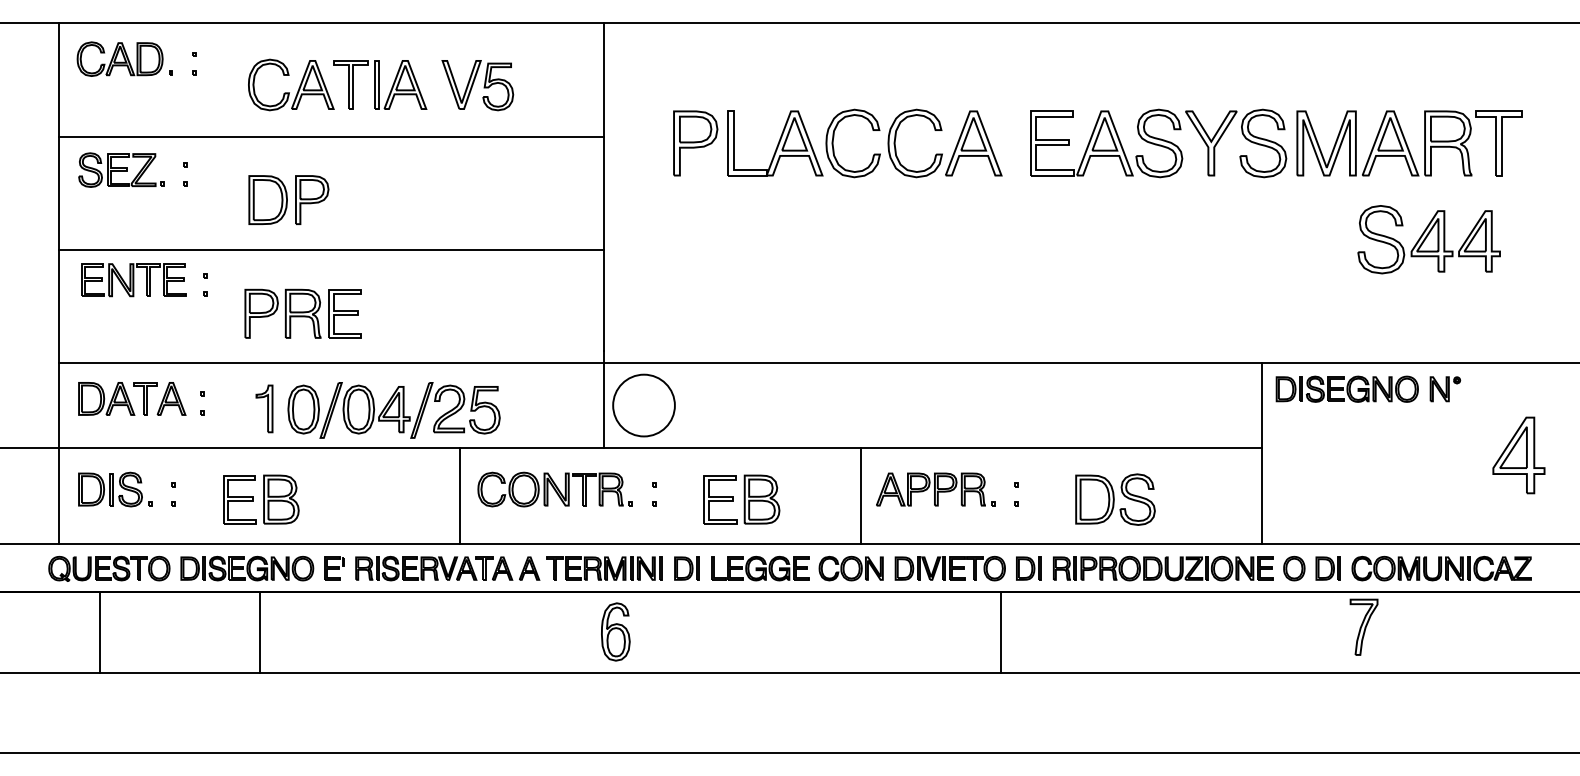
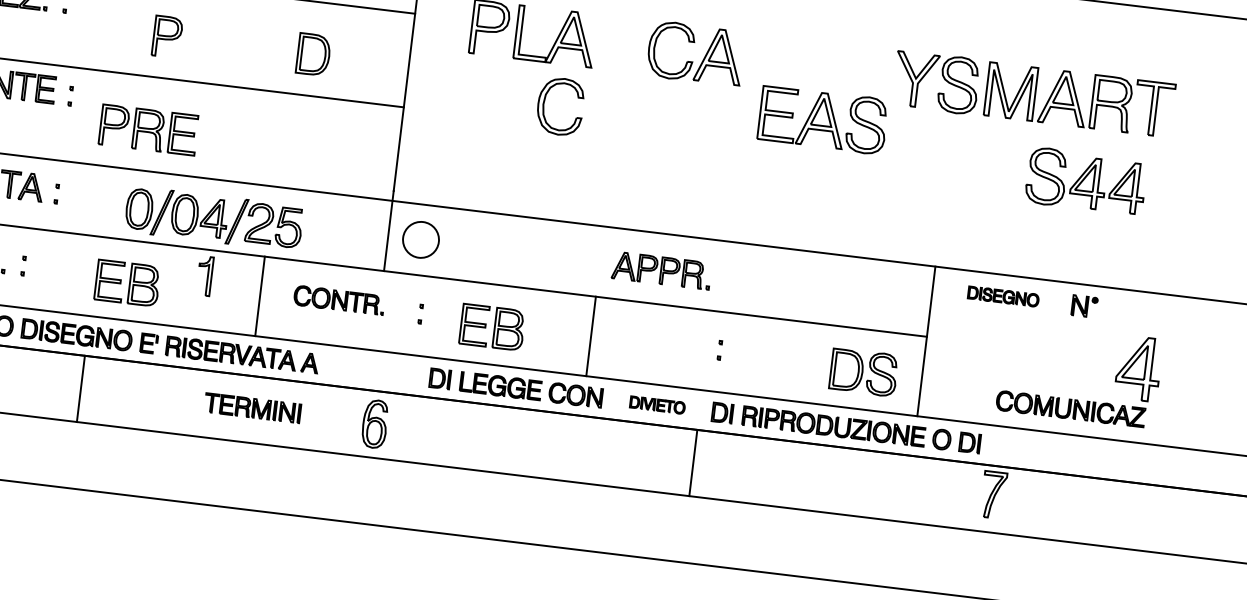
part: (1106, 143) -> (823, 120), moved
part: (834, 148) -> (544, 108), moved
part: (267, 199) -> (313, 54), moved
part: (1346, 388) -> (1003, 296), size x0.6
circle: (643, 405) -> (420, 239), size x0.7
part: (264, 408) -> (205, 275), moved
part: (554, 489) -> (338, 300), size x0.7
part: (935, 489) -> (661, 270), moved
part: (261, 499) -> (127, 283), moved
part: (1115, 499) -> (863, 372), moved
part: (604, 568) -> (252, 408), moved
part: (949, 568) -> (657, 405), size x0.6
part: (1441, 568) -> (1070, 408), moved

